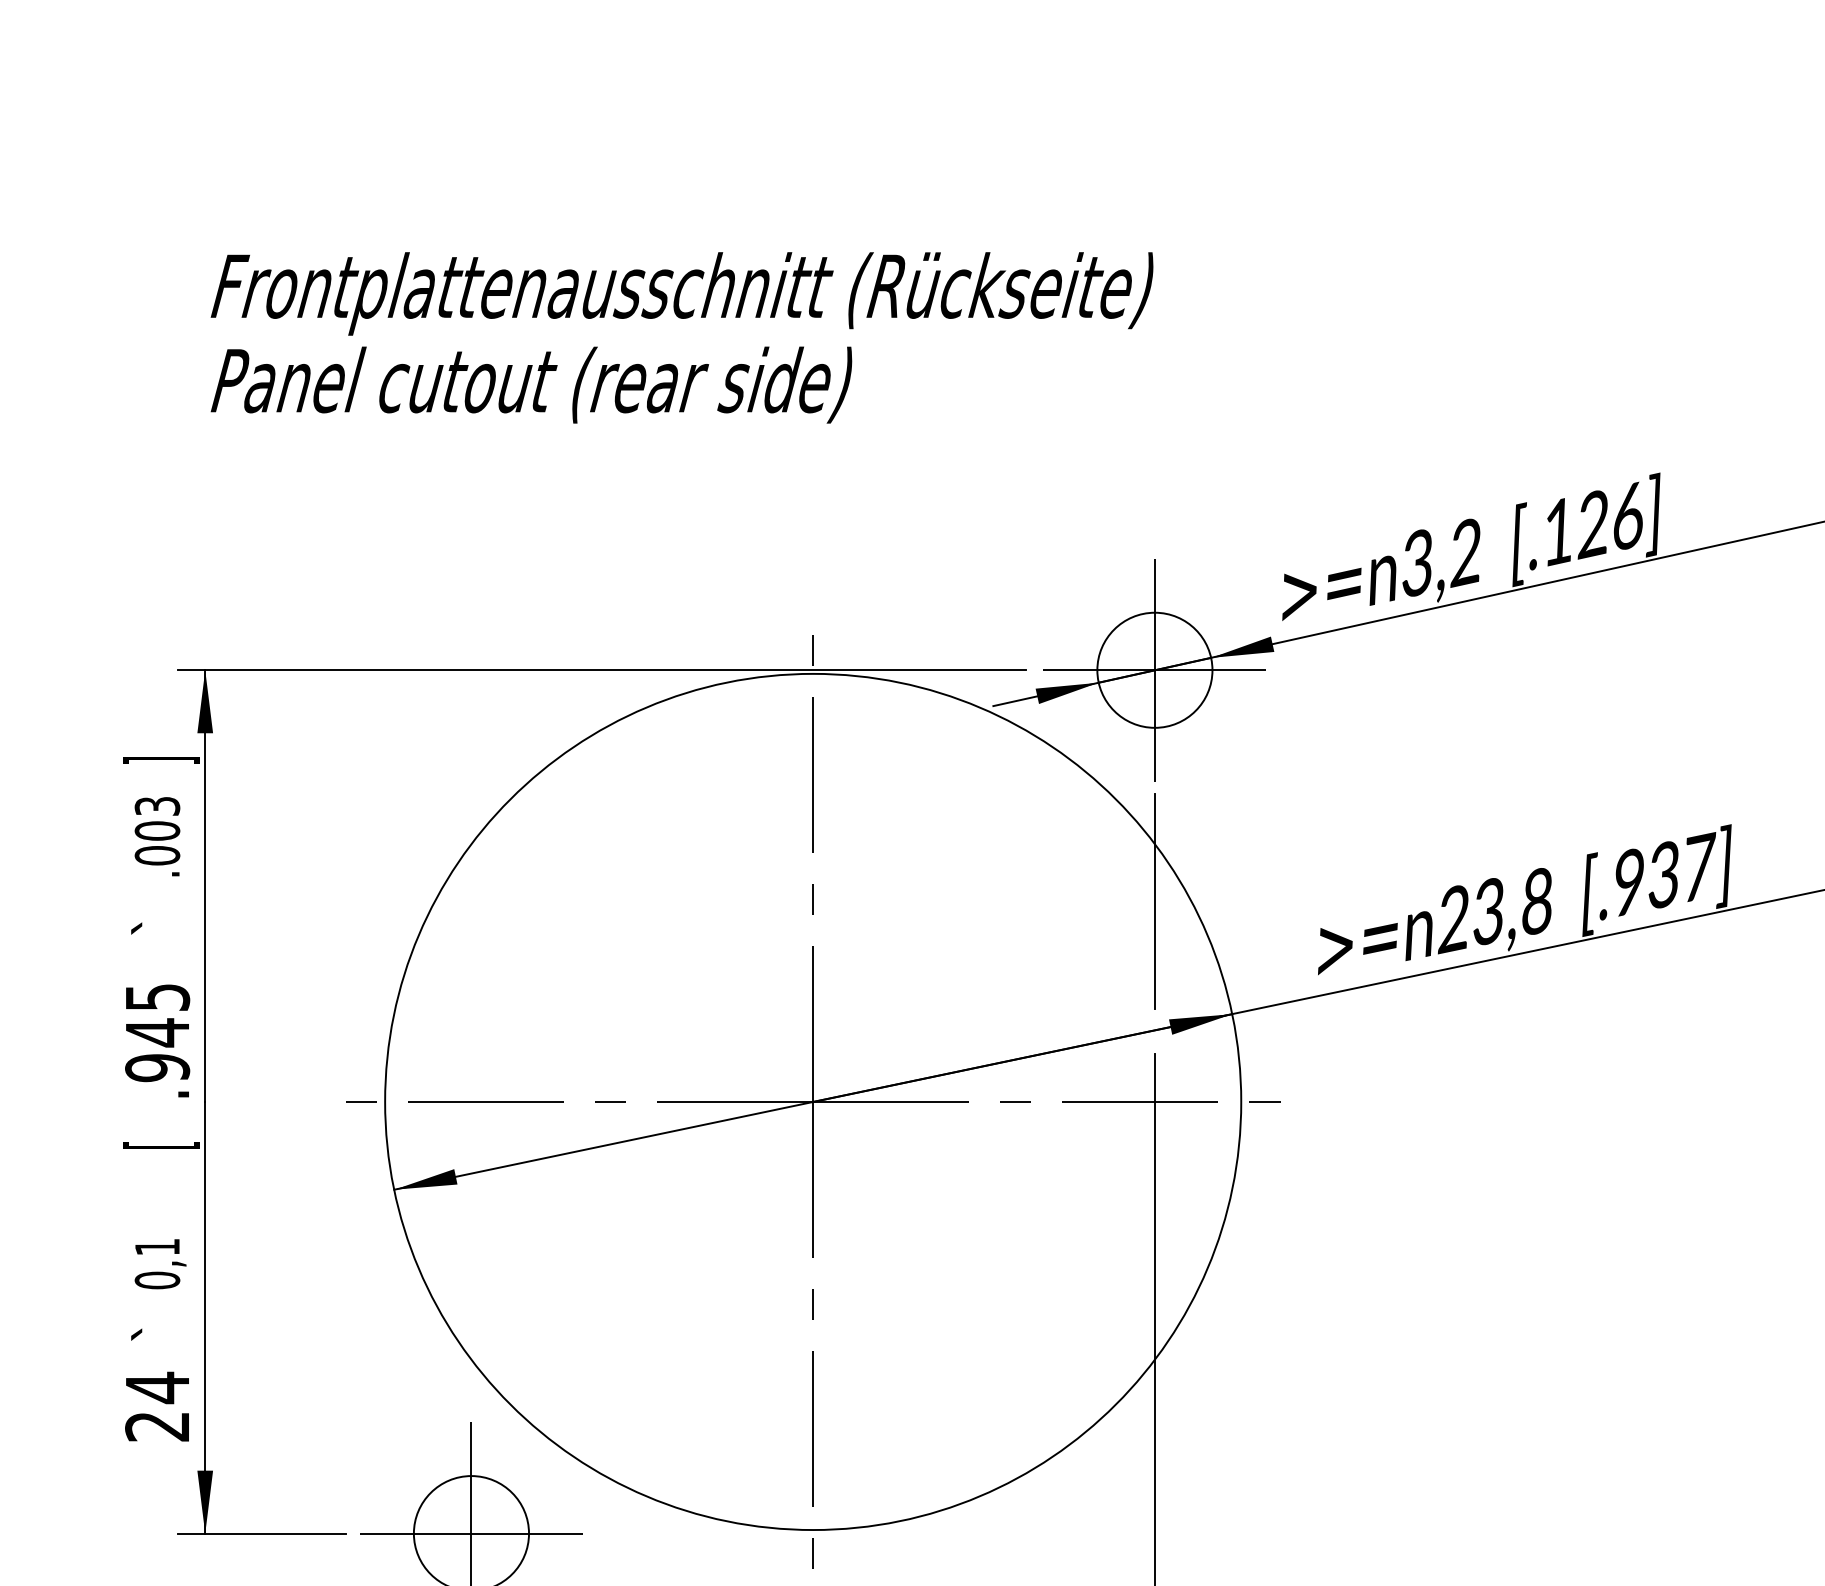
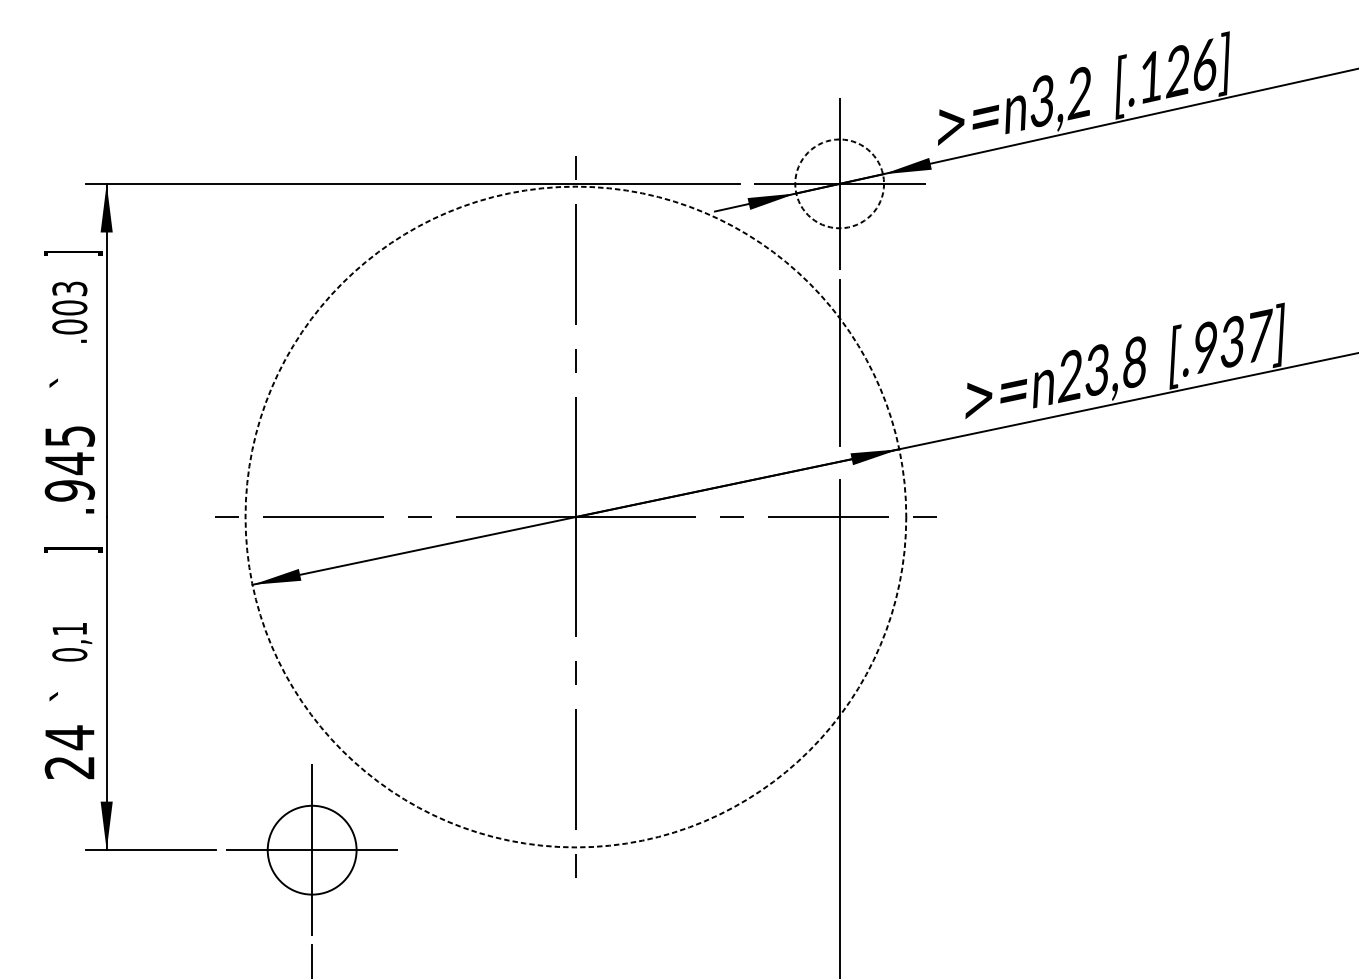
circle: (1154, 669) -> (839, 183), solid -> dashed
circle: (813, 1101) -> (576, 516), solid -> dashed
text: (161, 1144) -> (72, 549), [ -> ]

